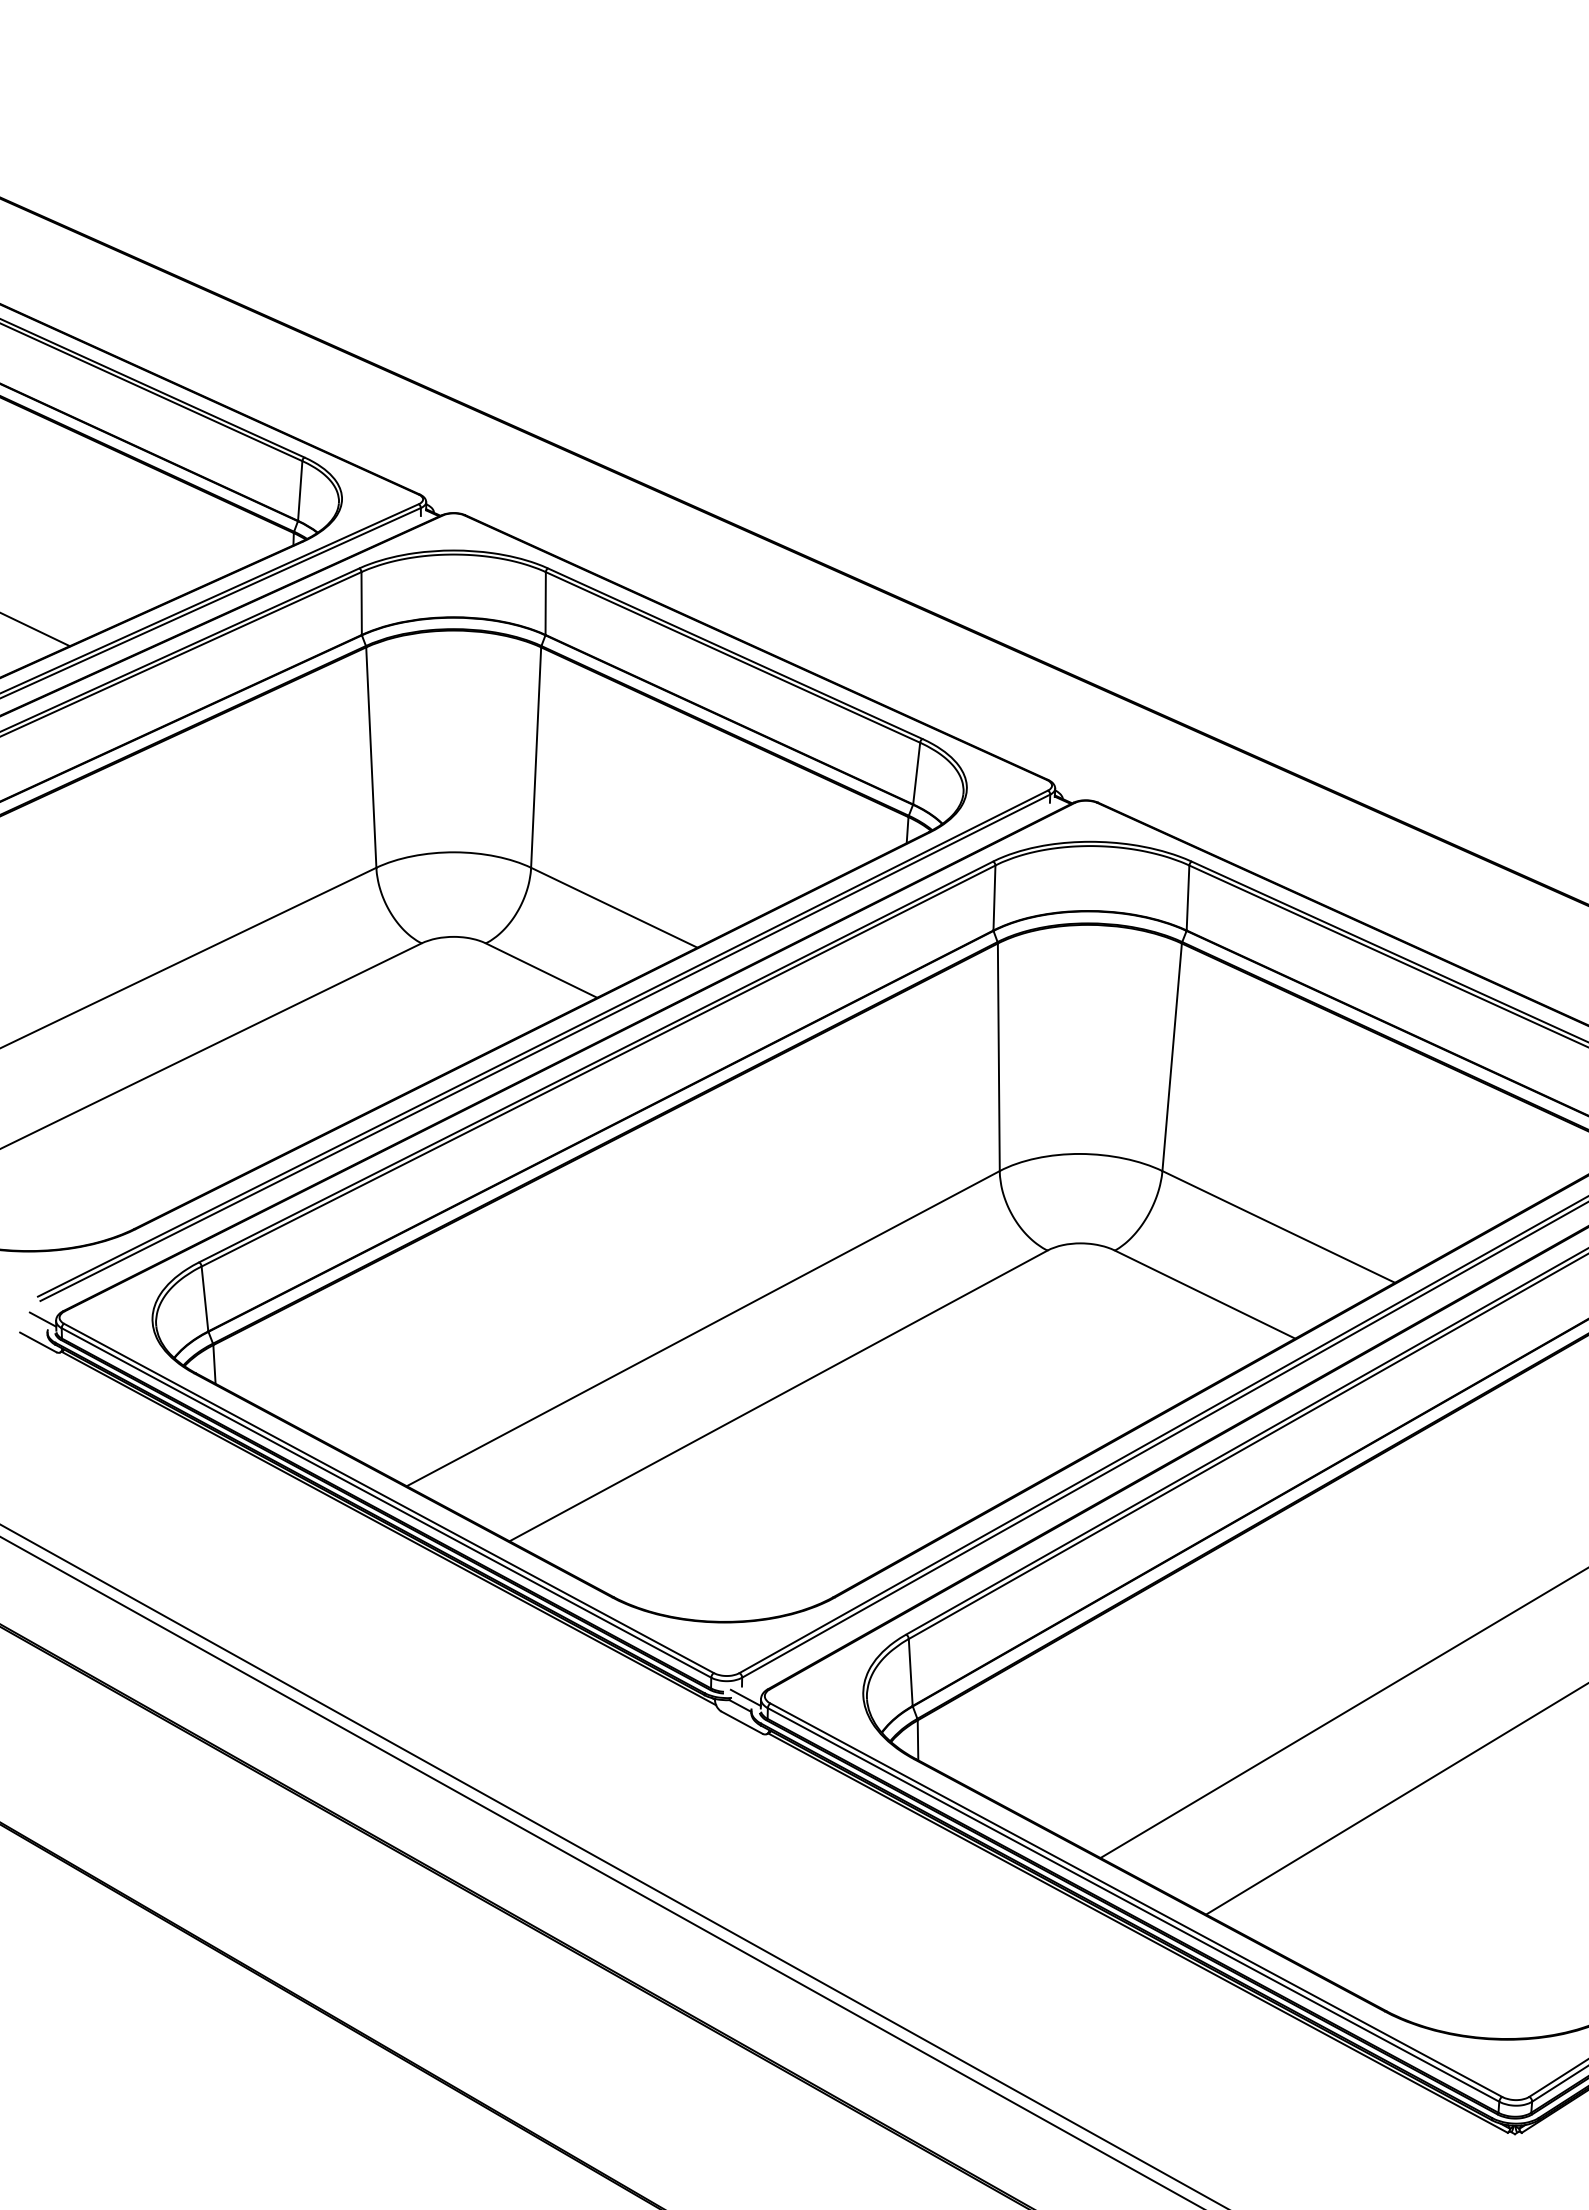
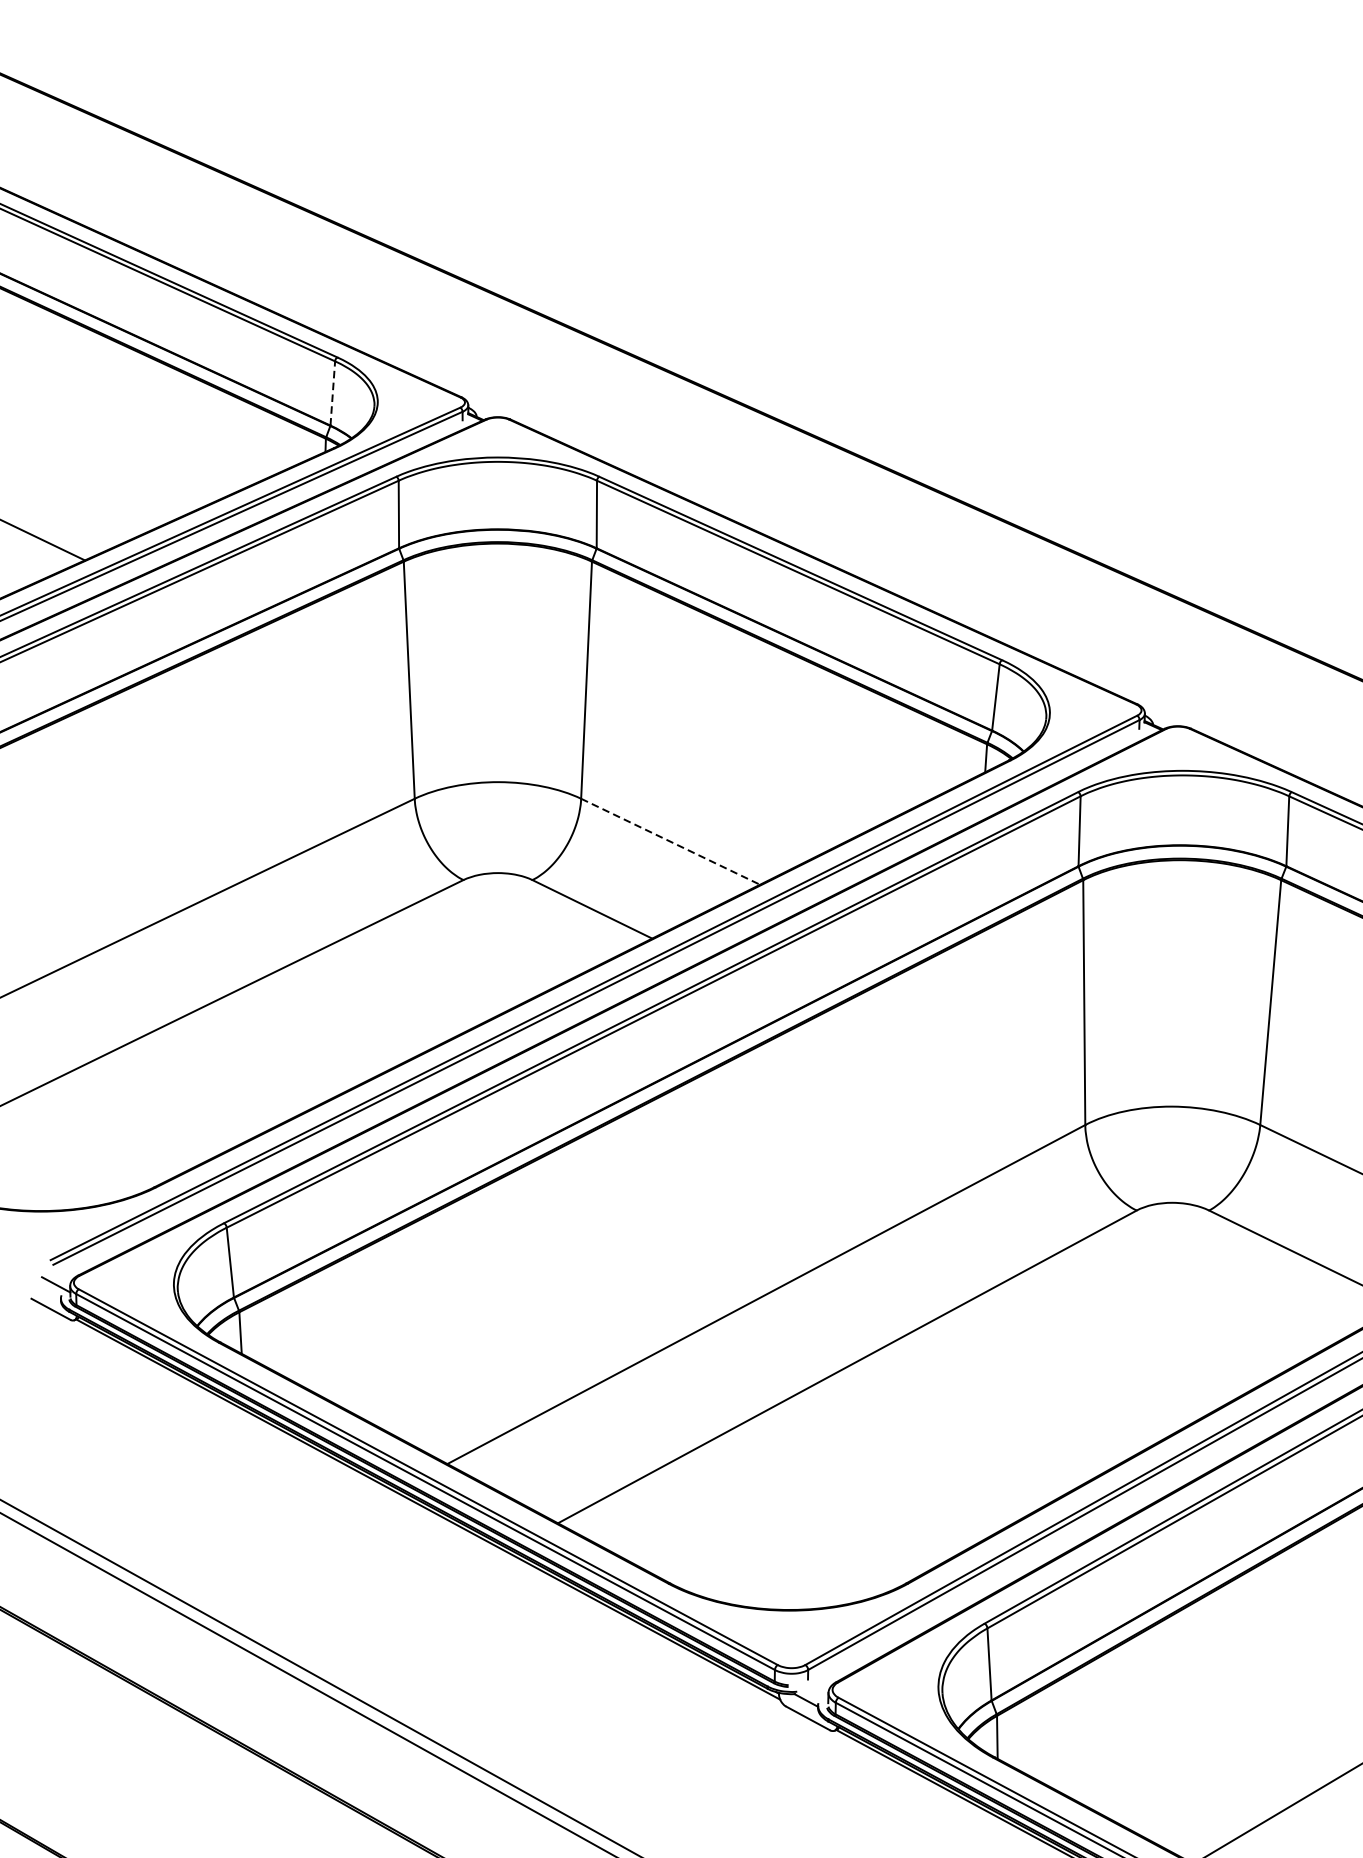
line: (300, 491) -> (333, 394), solid -> dashed
line: (614, 907) -> (670, 841), solid -> dashed
line: (745, 1697) -> (811, 1691), removed

